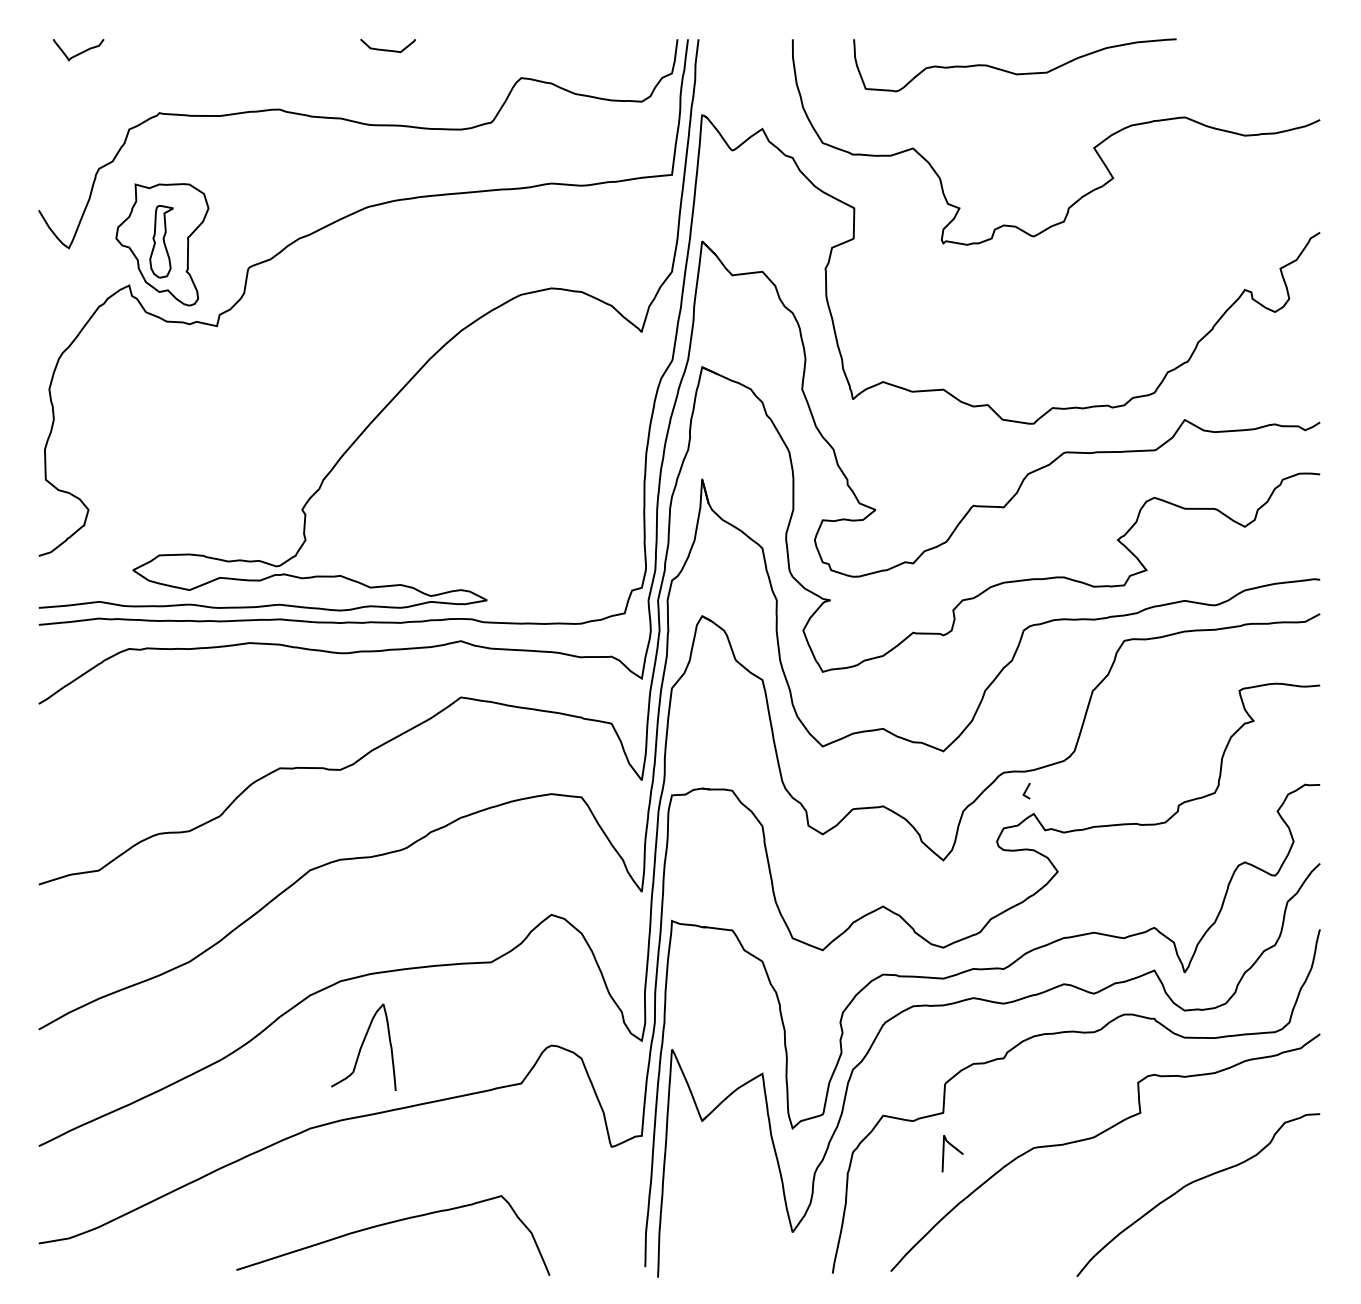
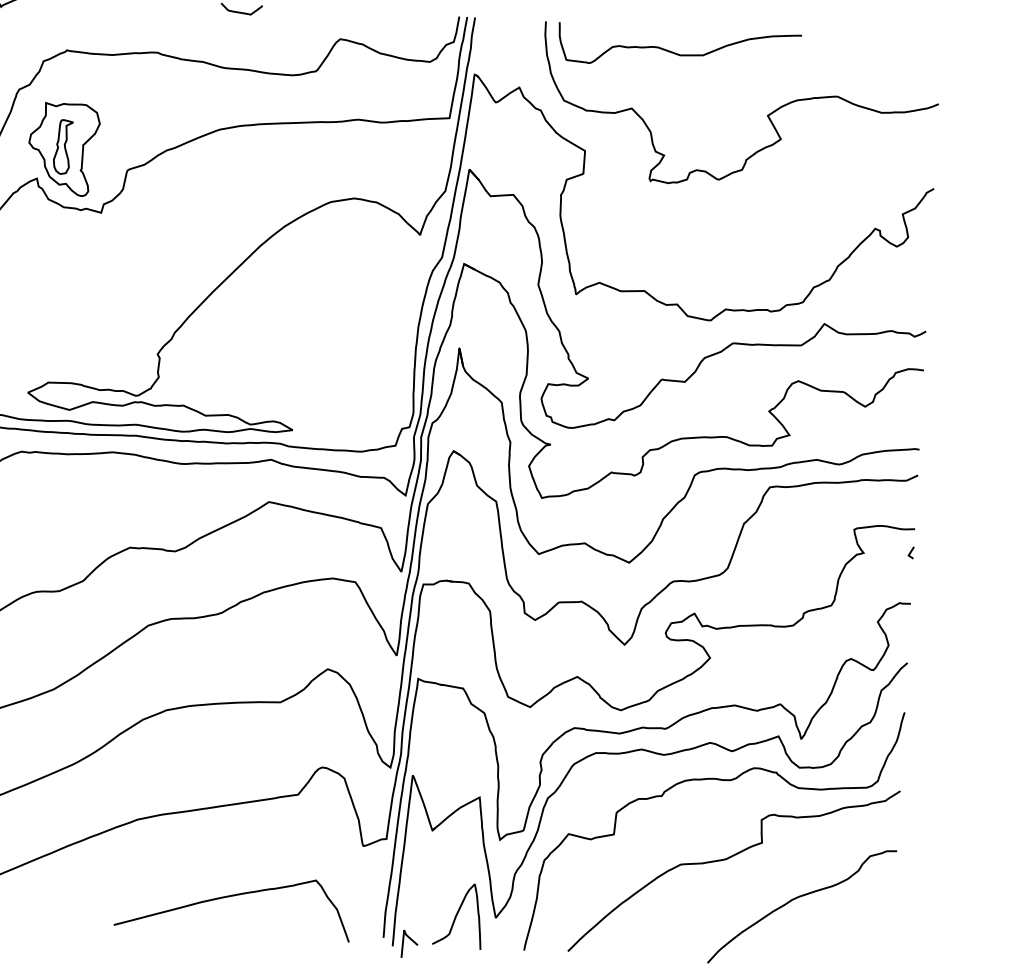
curve: (1014, 72) -> (678, 53), moved
line: (1026, 790) -> (911, 552), moved
curve: (362, 1046) -> (457, 915), moved
curve: (955, 1149) -> (412, 941), moved
curve: (392, 1223) -> (233, 896), moved

